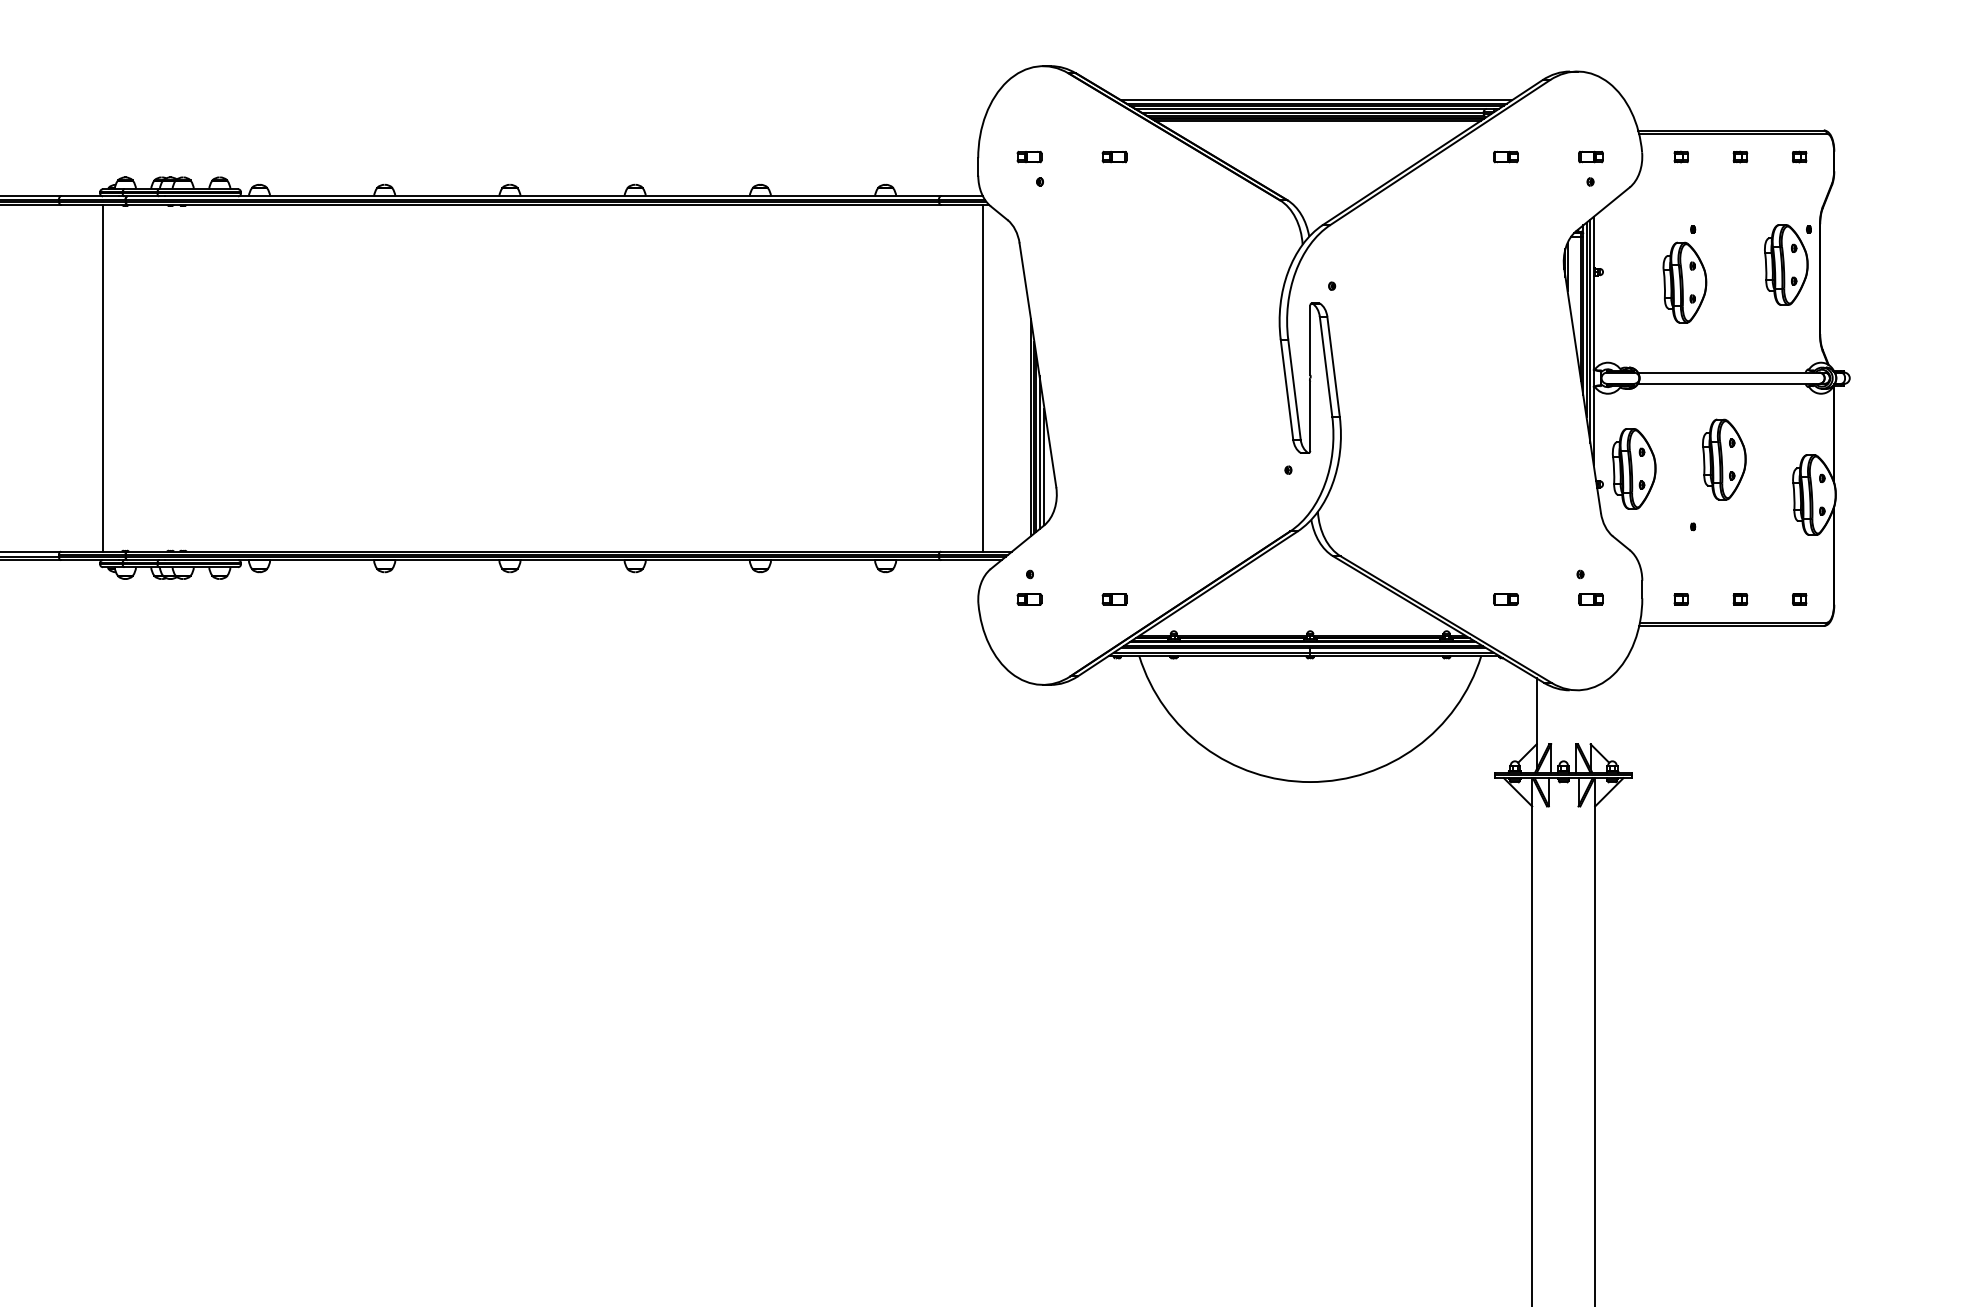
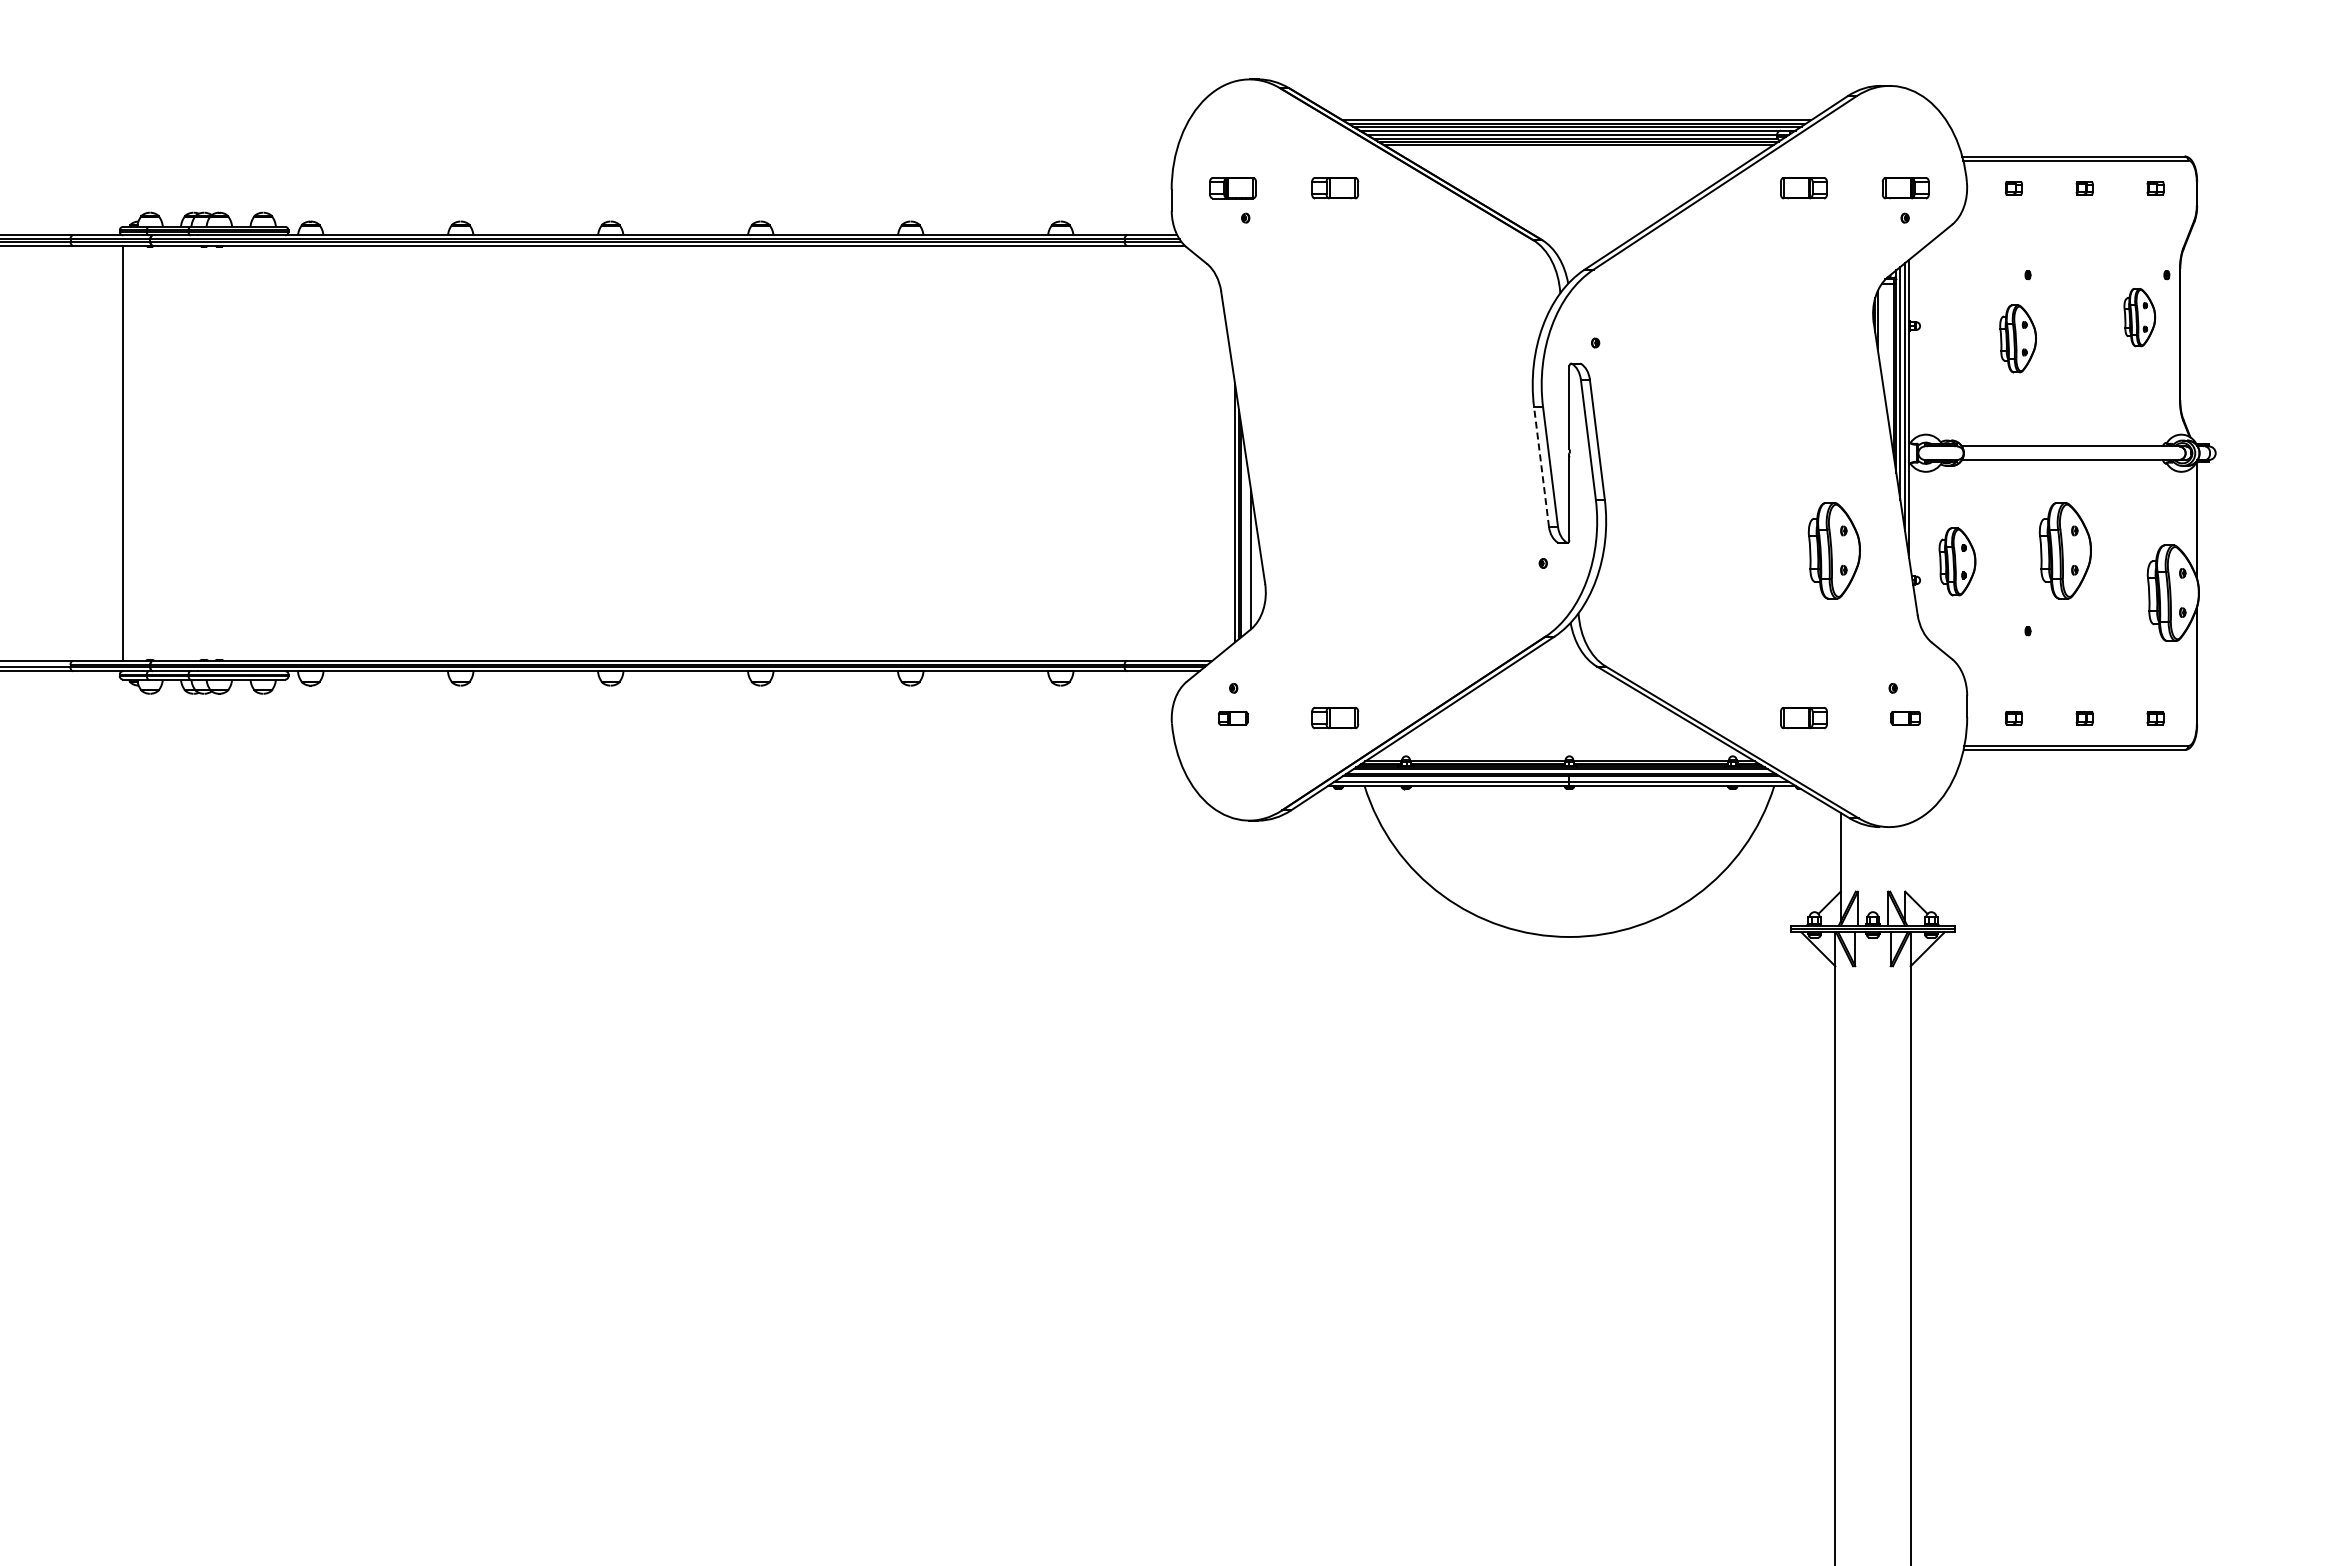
part: (1029, 157) -> (1233, 188), size x1.6
part: (1114, 157) -> (1334, 188), size x1.6
part: (1505, 157) -> (1803, 188), size x1.6
part: (1590, 157) -> (1905, 188), size x1.6
part: (1786, 264) -> (2139, 317), size x0.6
part: (1684, 282) -> (2017, 338), size x0.7
line: (983, 377) -> (1177, 452), removed
line: (1286, 389) -> (1541, 466), solid -> dashed
line: (1039, 452) -> (1245, 542), removed
part: (1530, 459) -> (1833, 550), added
part: (1634, 468) -> (1957, 561), size x0.7
part: (1114, 599) -> (1334, 718), size x1.6
part: (1505, 599) -> (1803, 718), size x1.6

